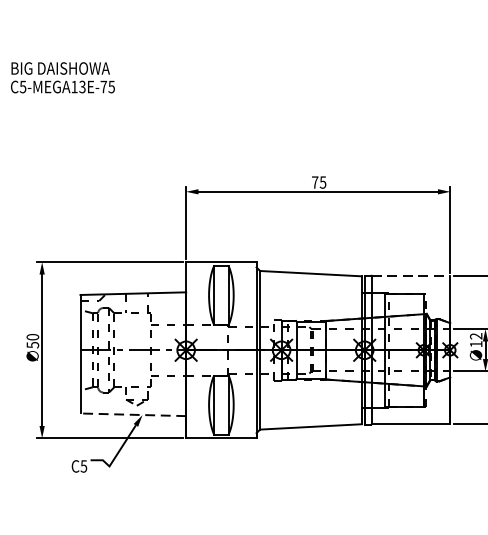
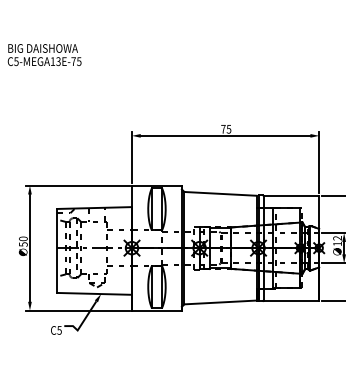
line: (411, 275) -> (291, 195), dashed -> solid
line: (133, 414) -> (94, 293), dashed -> solid

